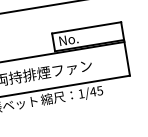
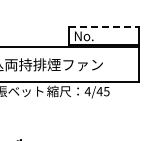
line: (86, 28) -> (103, 27), solid -> dashed
text: (81, 93) -> (87, 91), 1/45 -> 4/45

